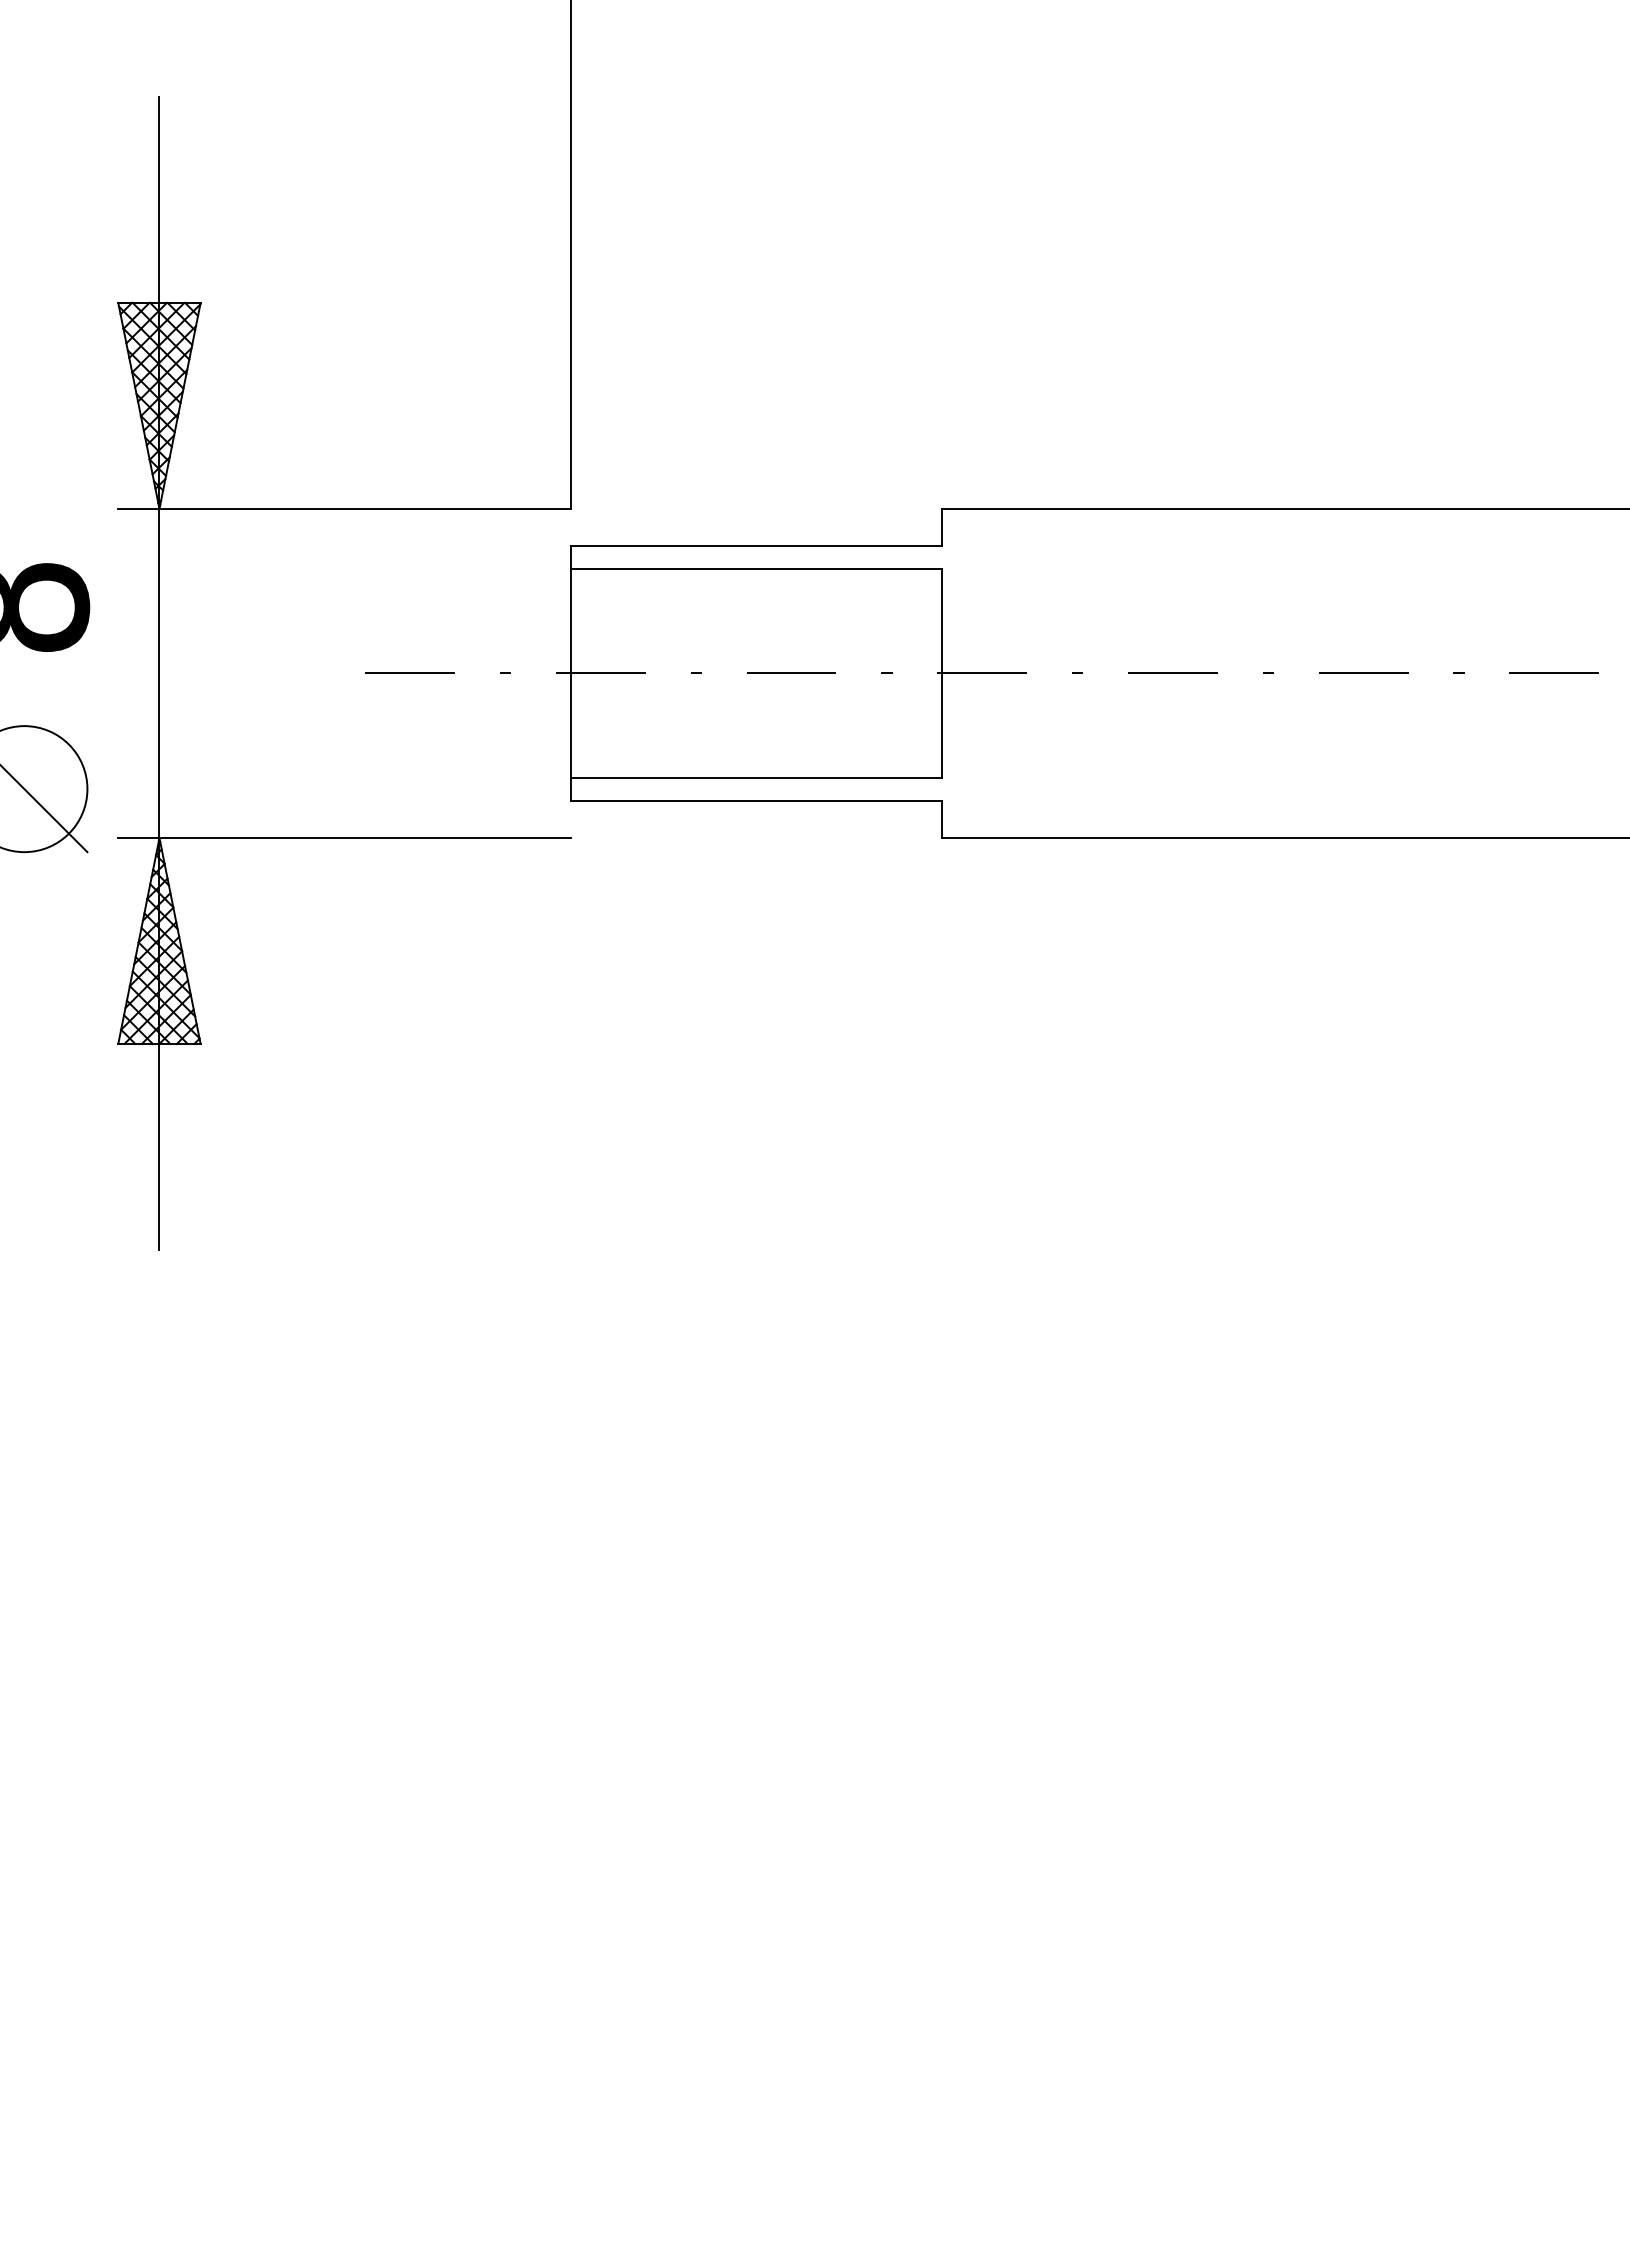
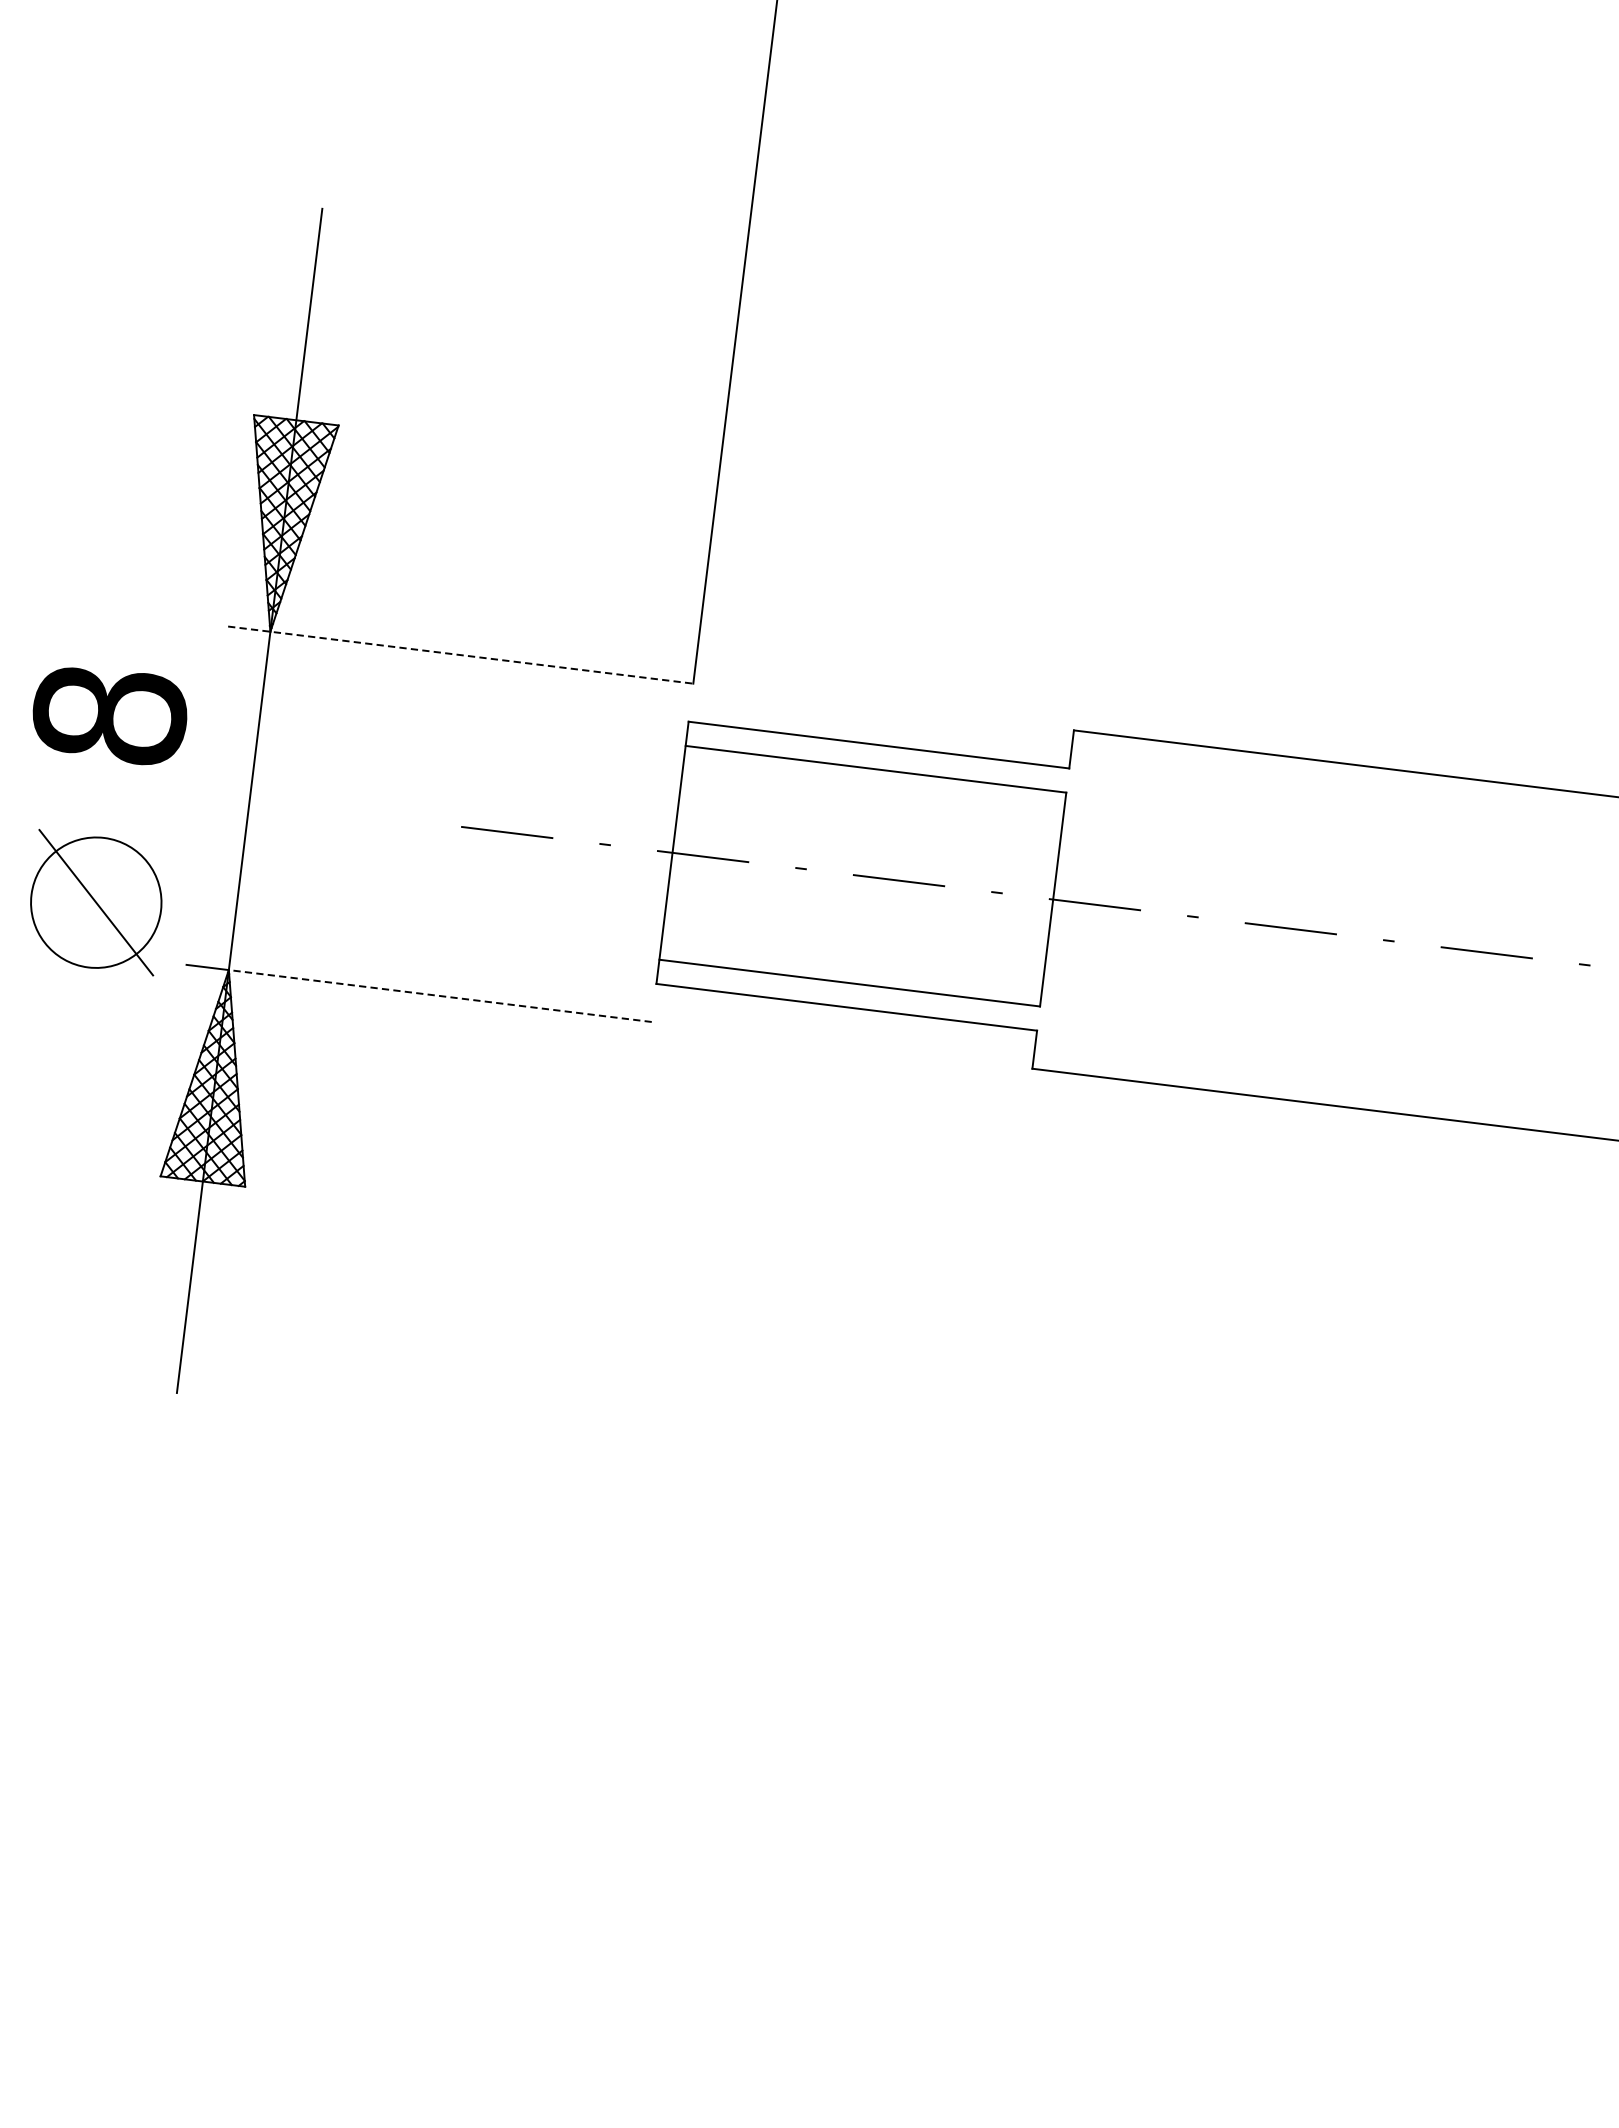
line: (345, 508) -> (461, 654), solid -> dashed
line: (365, 838) -> (440, 996), solid -> dashed

